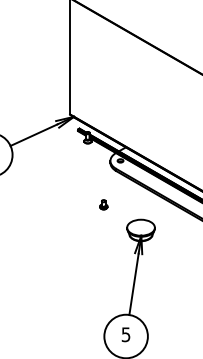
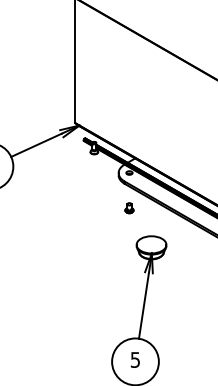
part: (103, 205) -> (129, 208), moved

